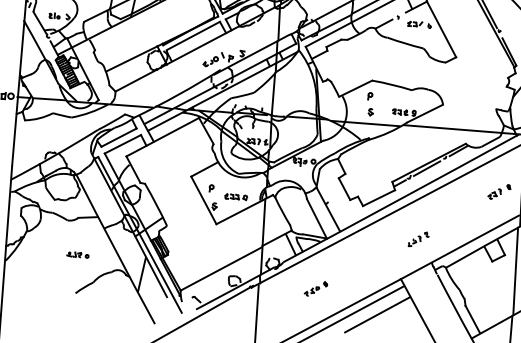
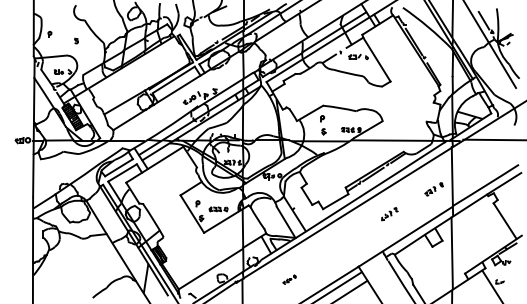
part: (418, 239) -> (389, 214), moved
part: (78, 255) -> (92, 266), removed
part: (315, 288) -> (289, 279), size x0.7

